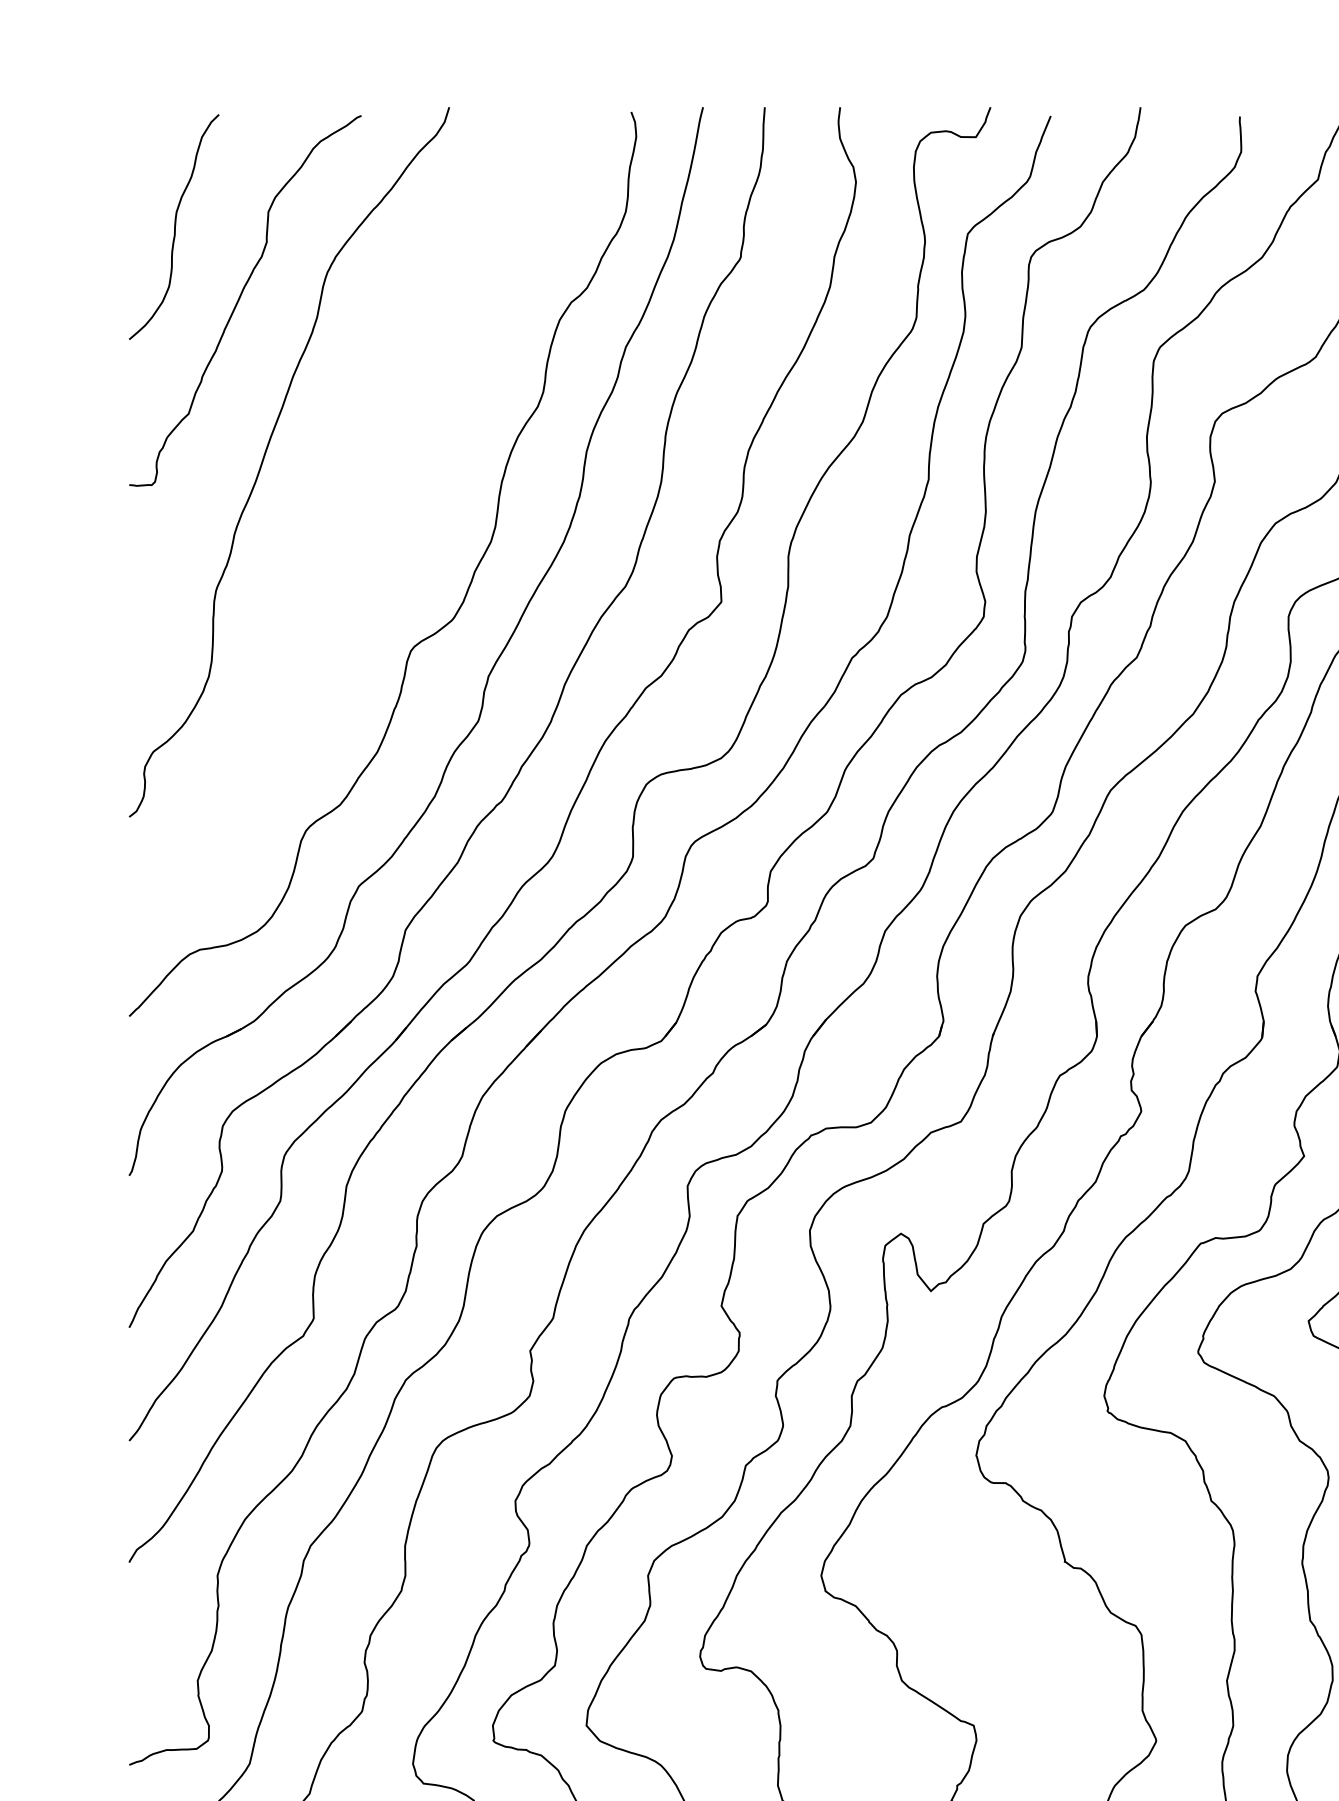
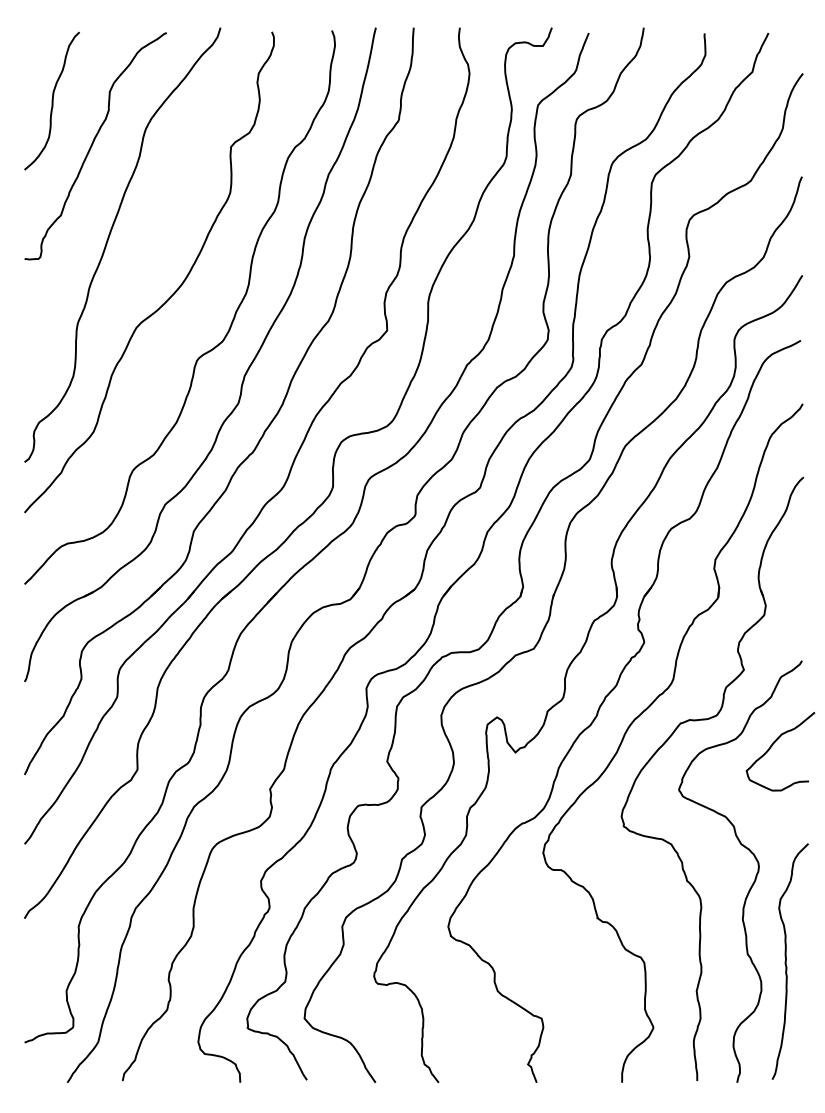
curve: (369, 543) -> (171, 294), added

